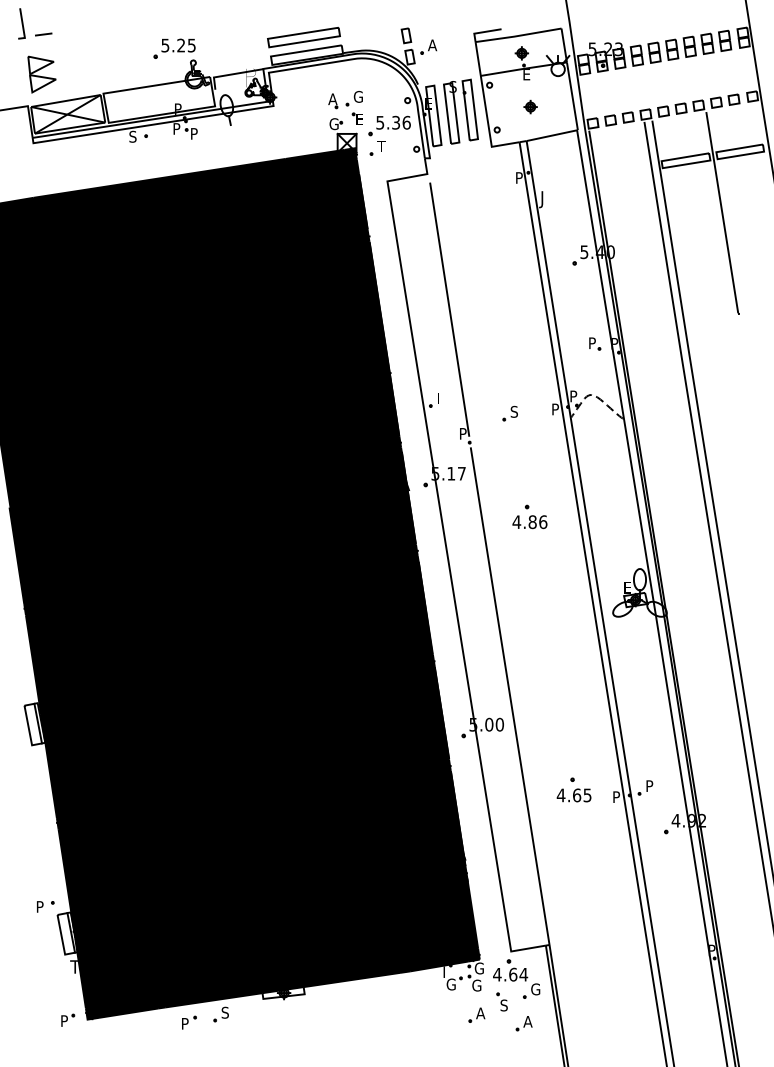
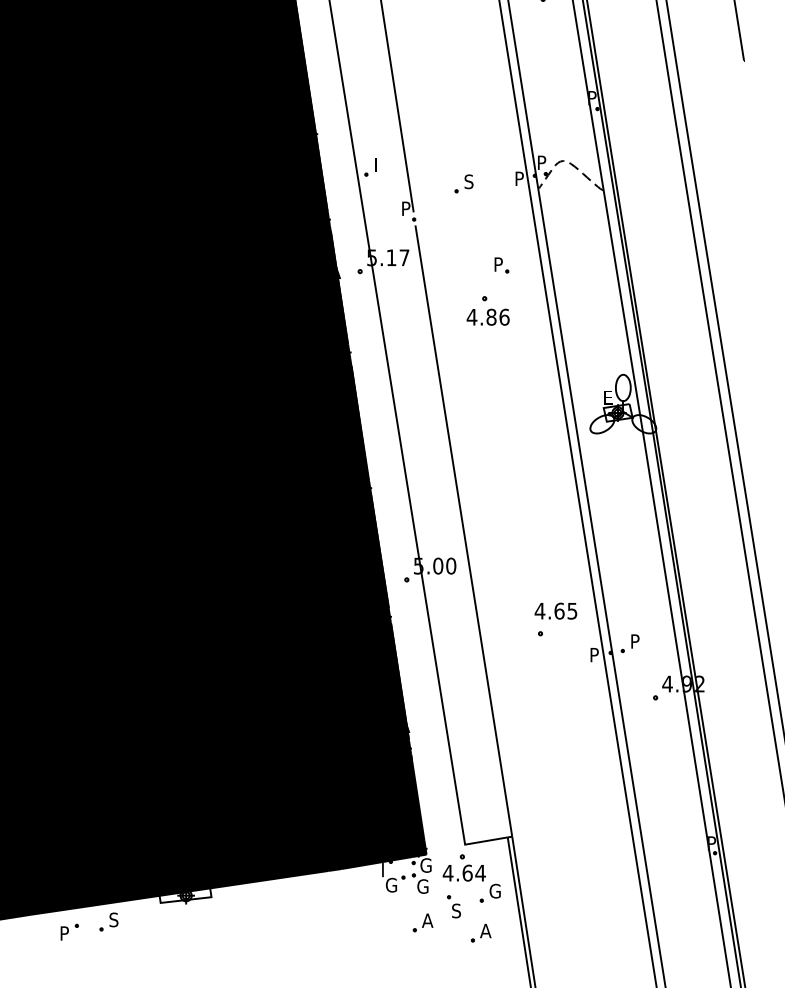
part: (595, 343) -> (502, 264), moved
text: (573, 795) -> (555, 611), moved

